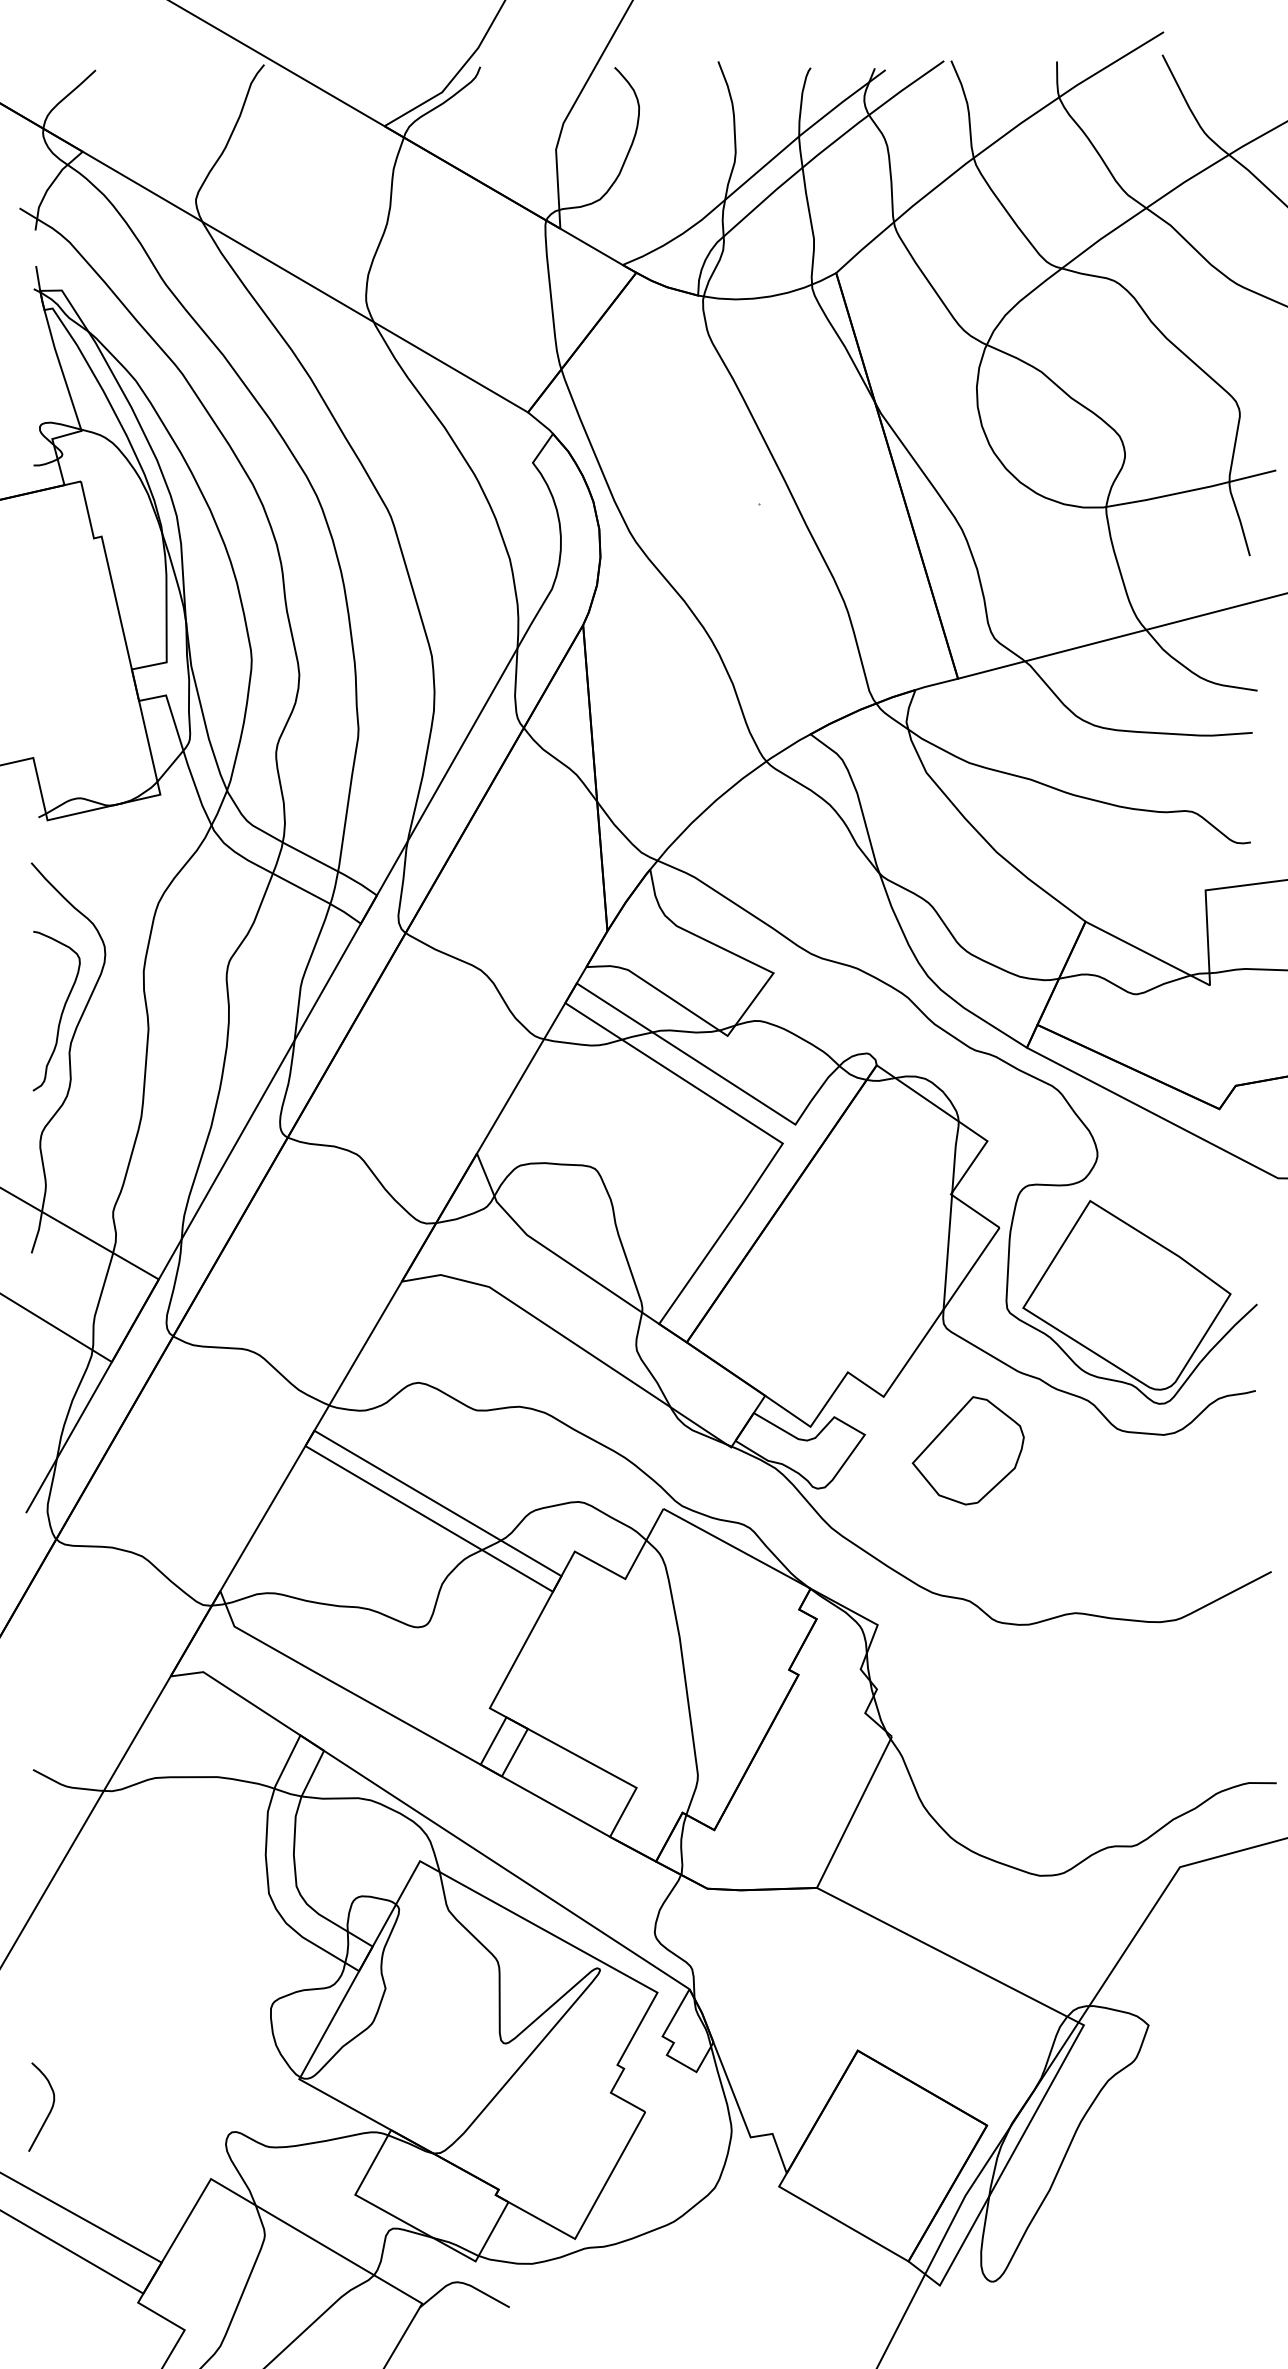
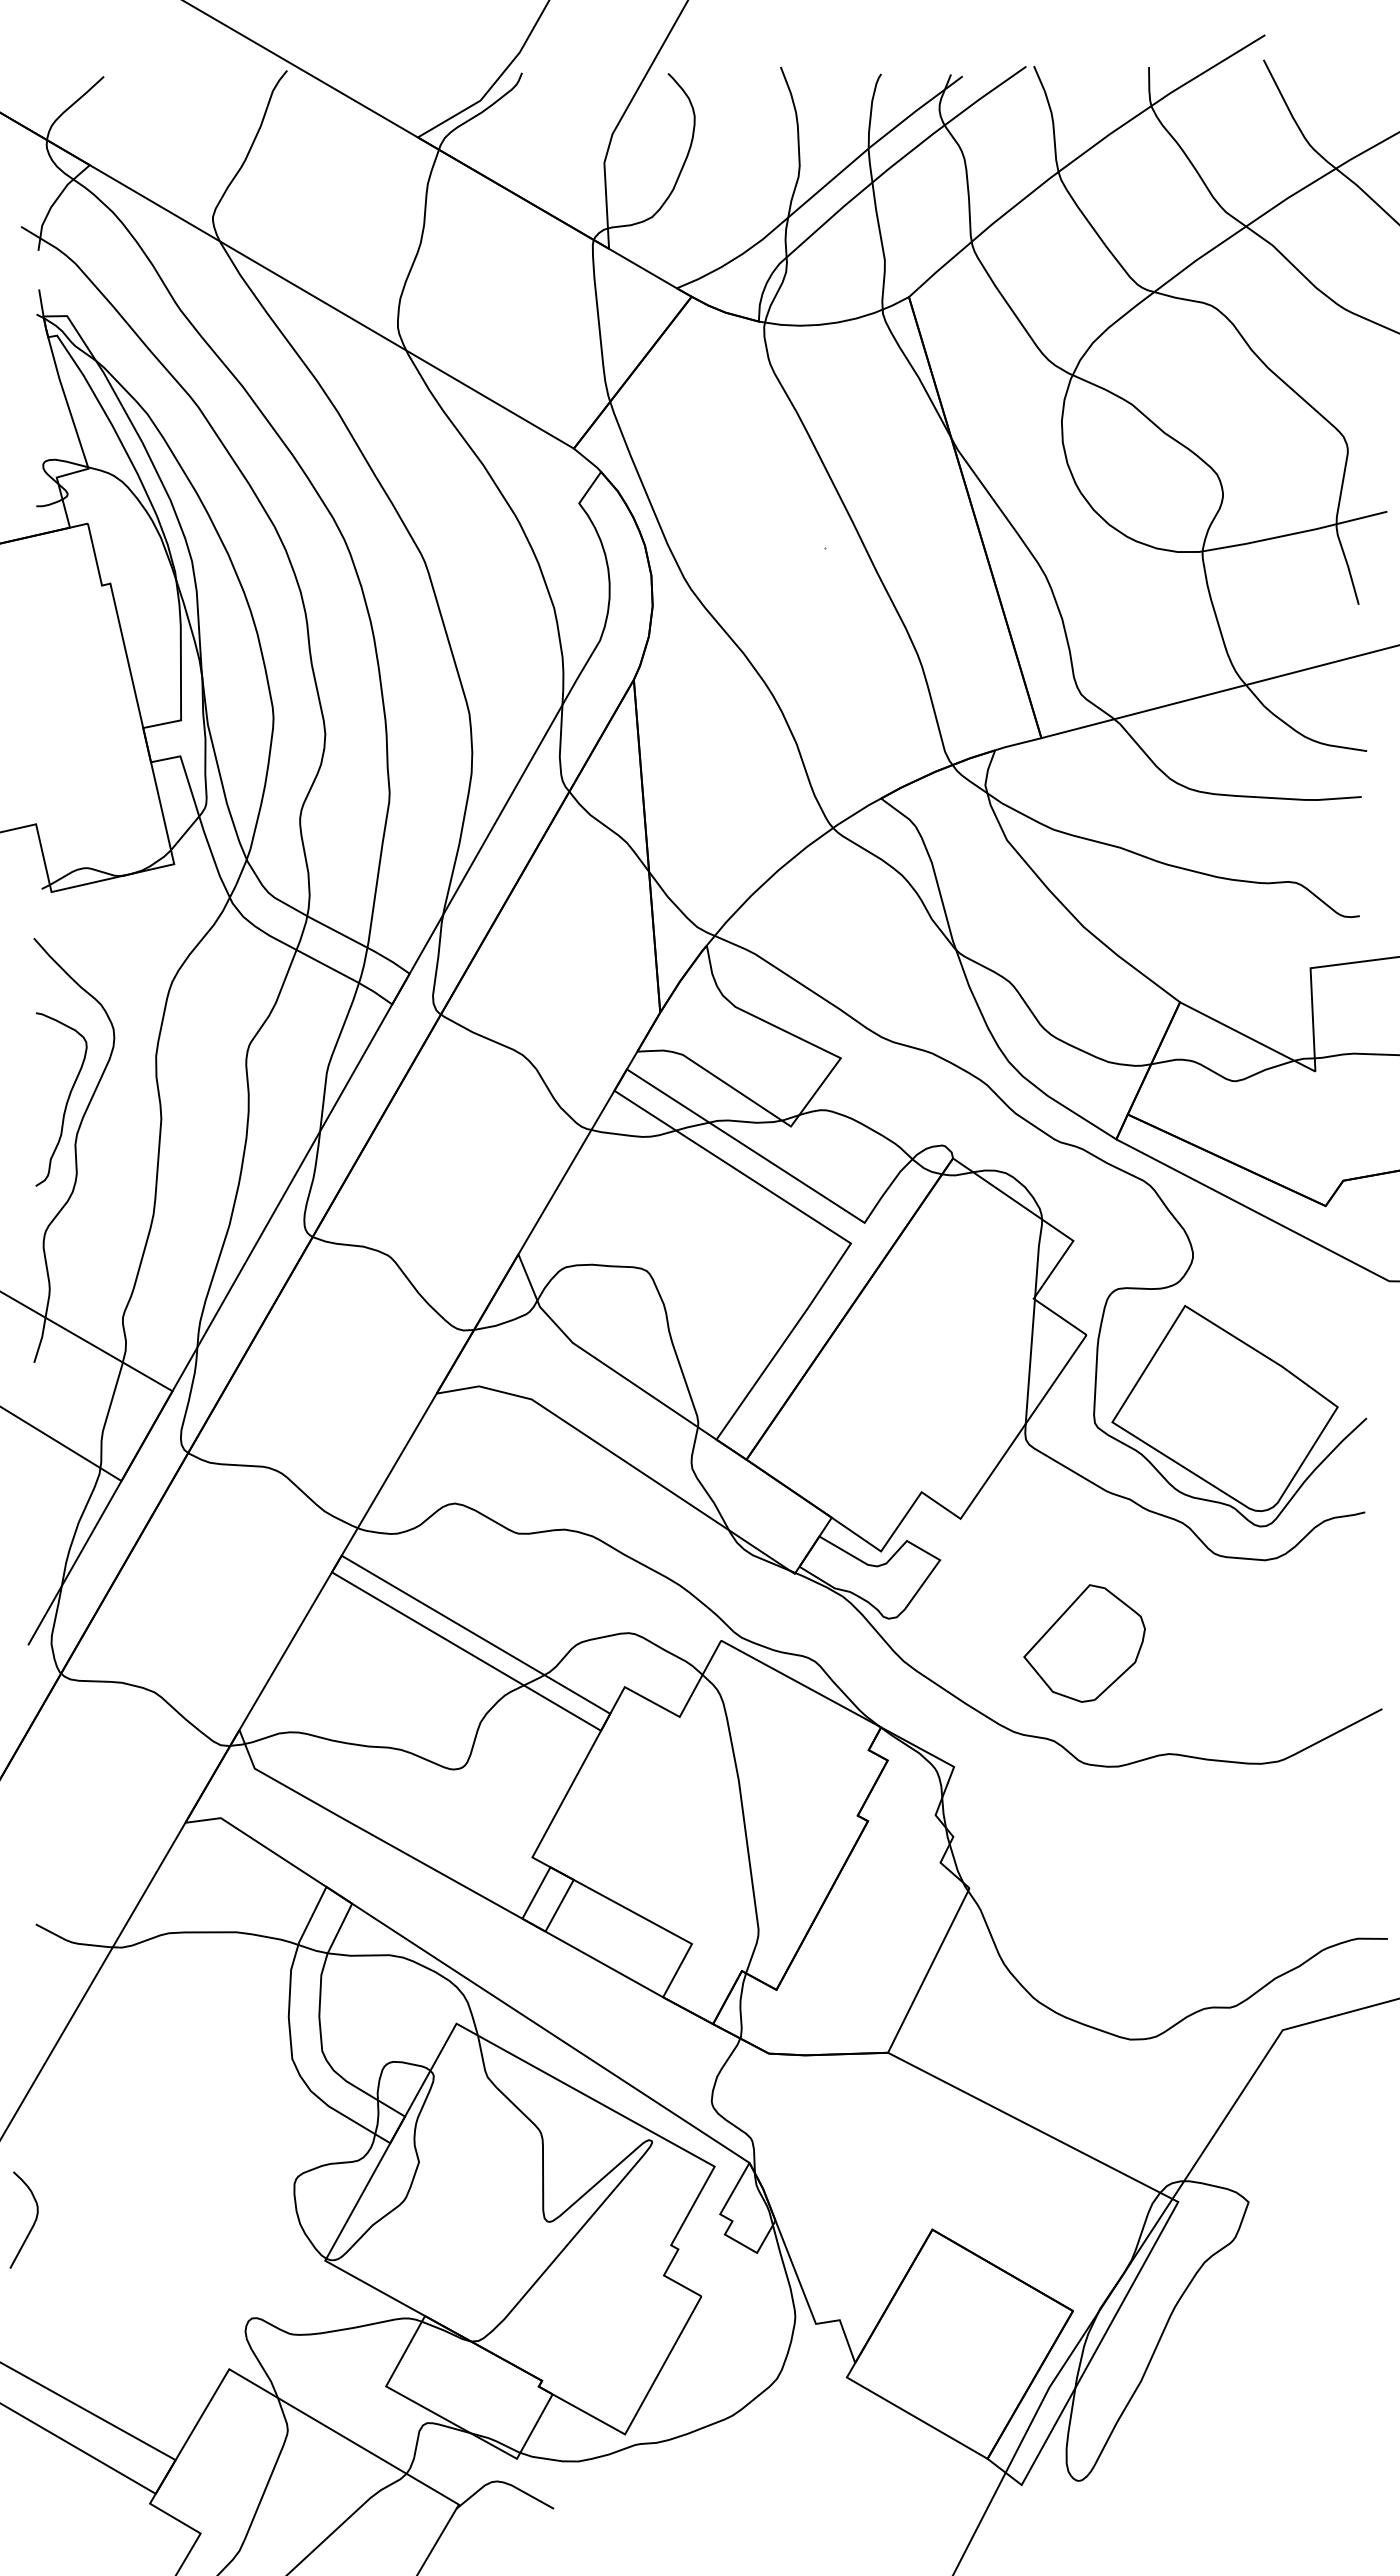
part: (968, 1450) -> (1084, 1643), moved
curve: (50, 2109) -> (33, 2222), moved

